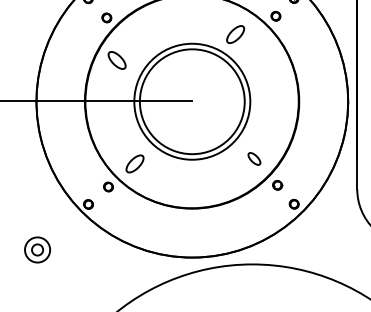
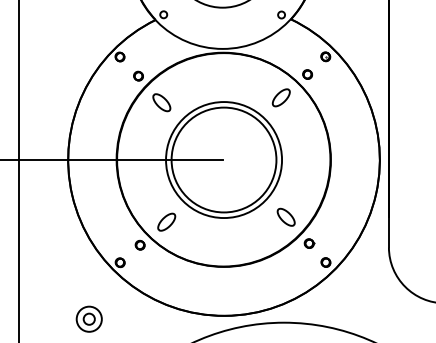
part: (234, 34) -> (280, 97), moved
part: (116, 60) -> (161, 102), moved
part: (253, 158) -> (285, 216), size x1.43
part: (36, 249) -> (88, 318), moved

